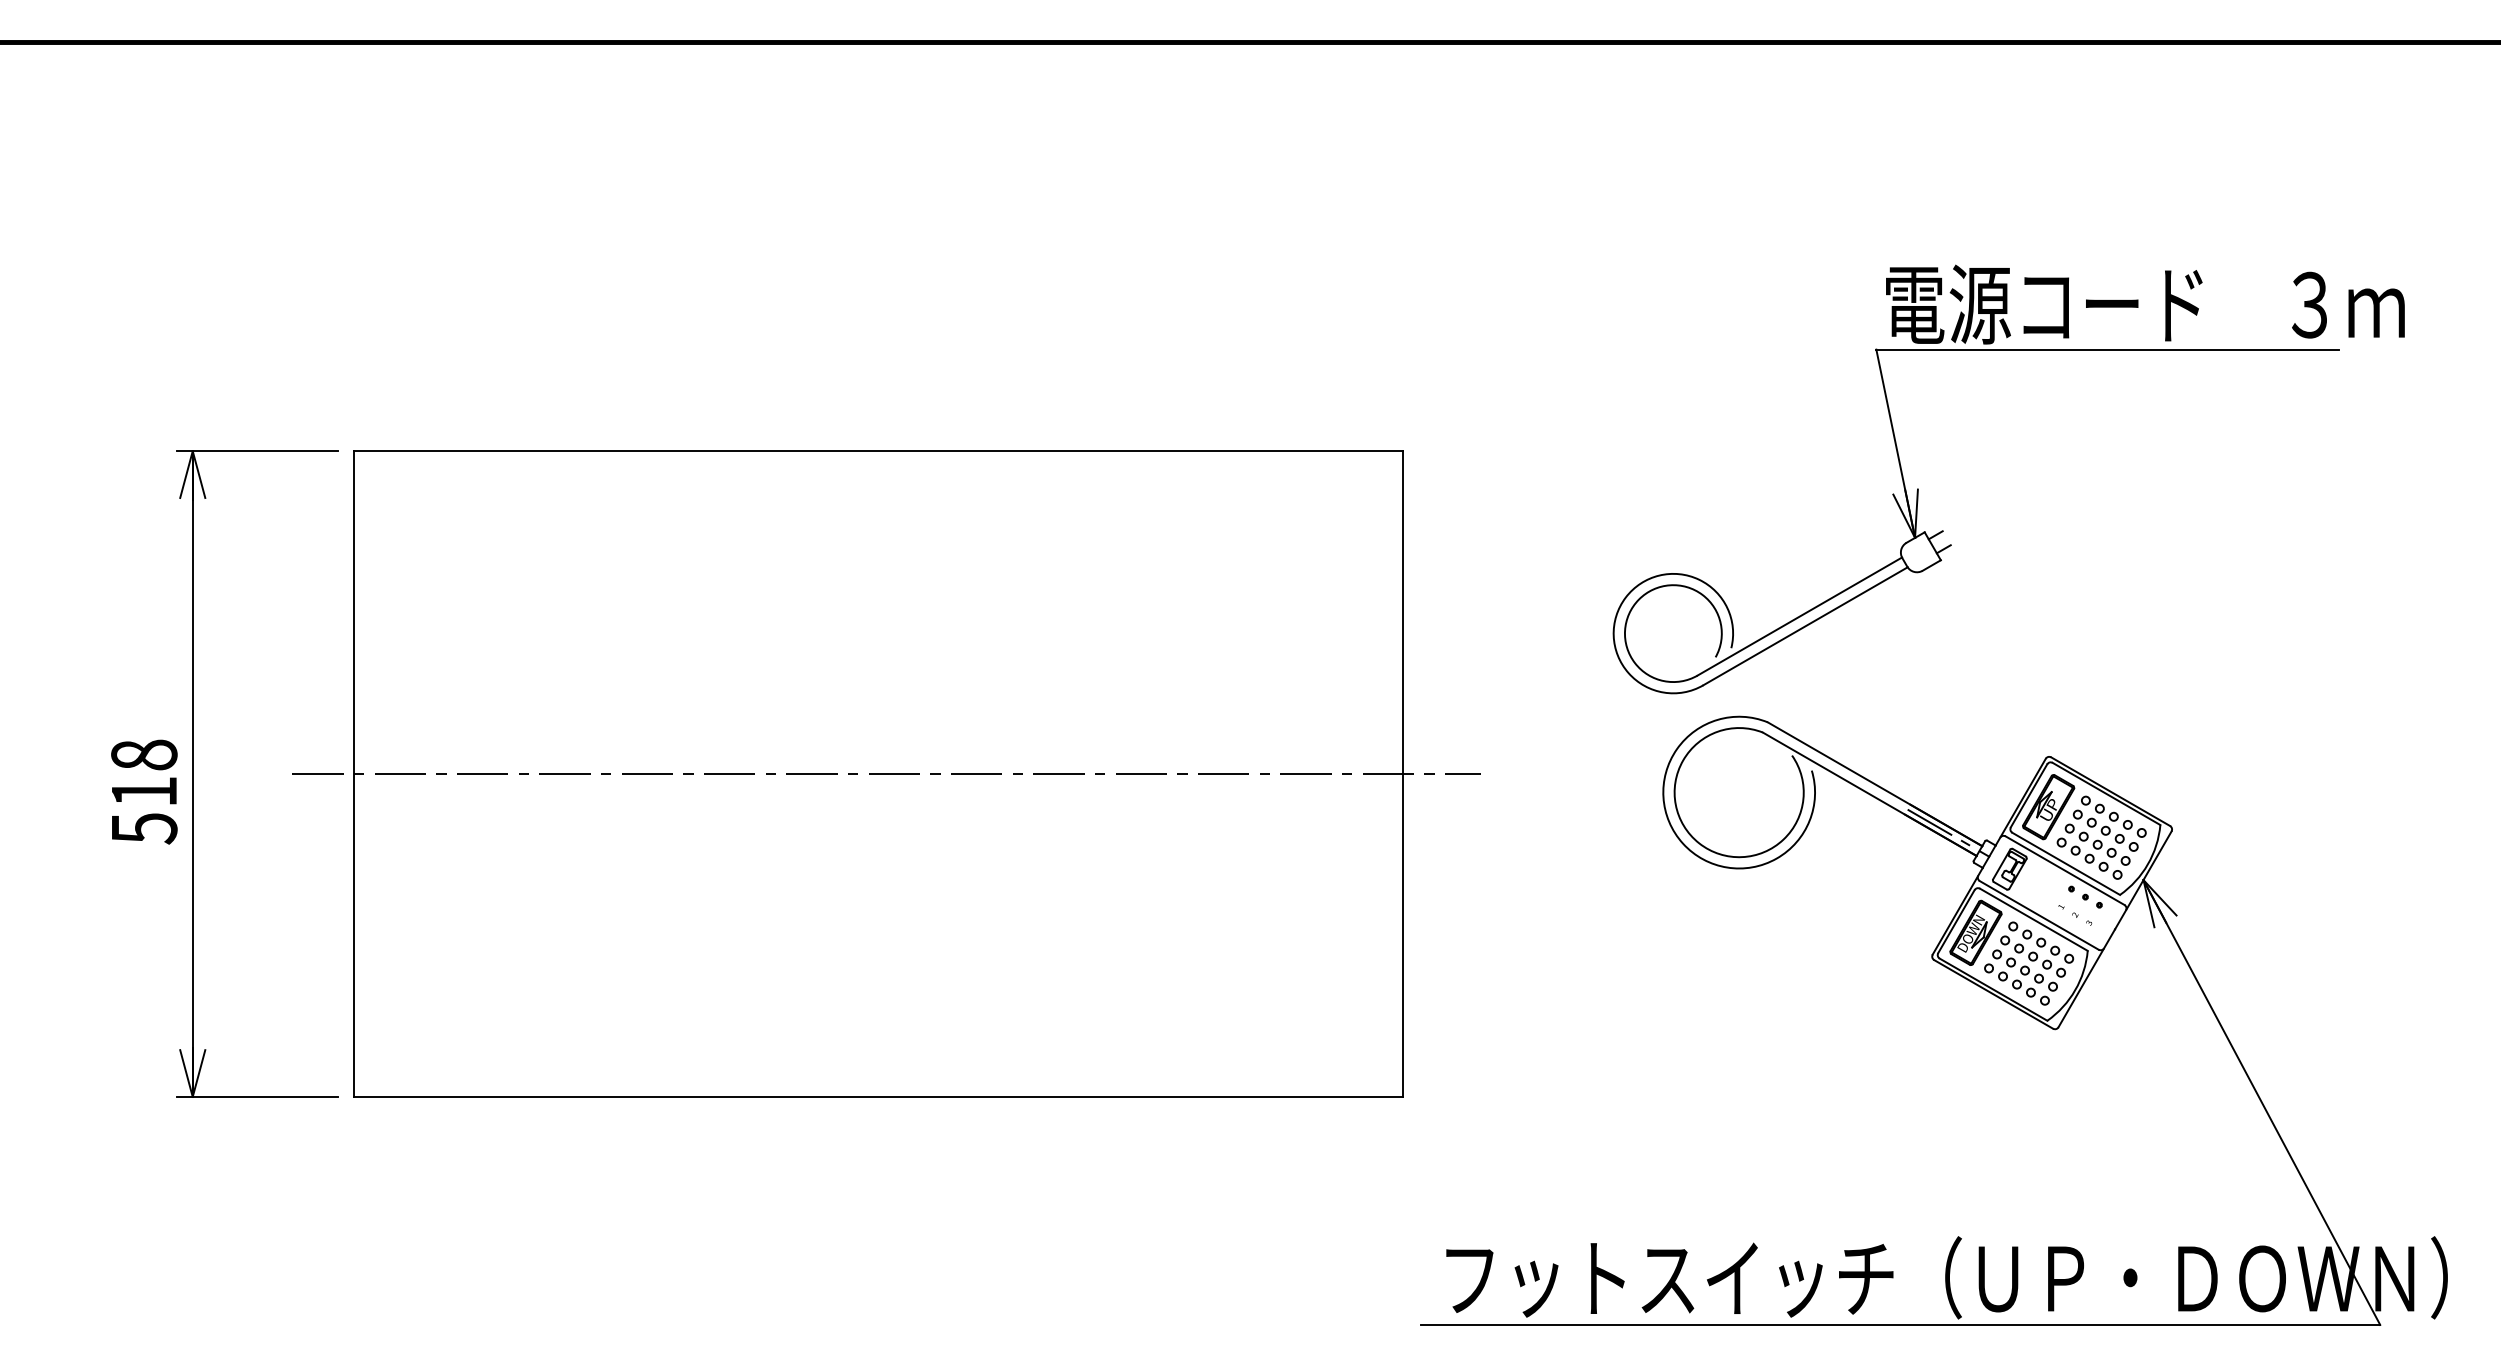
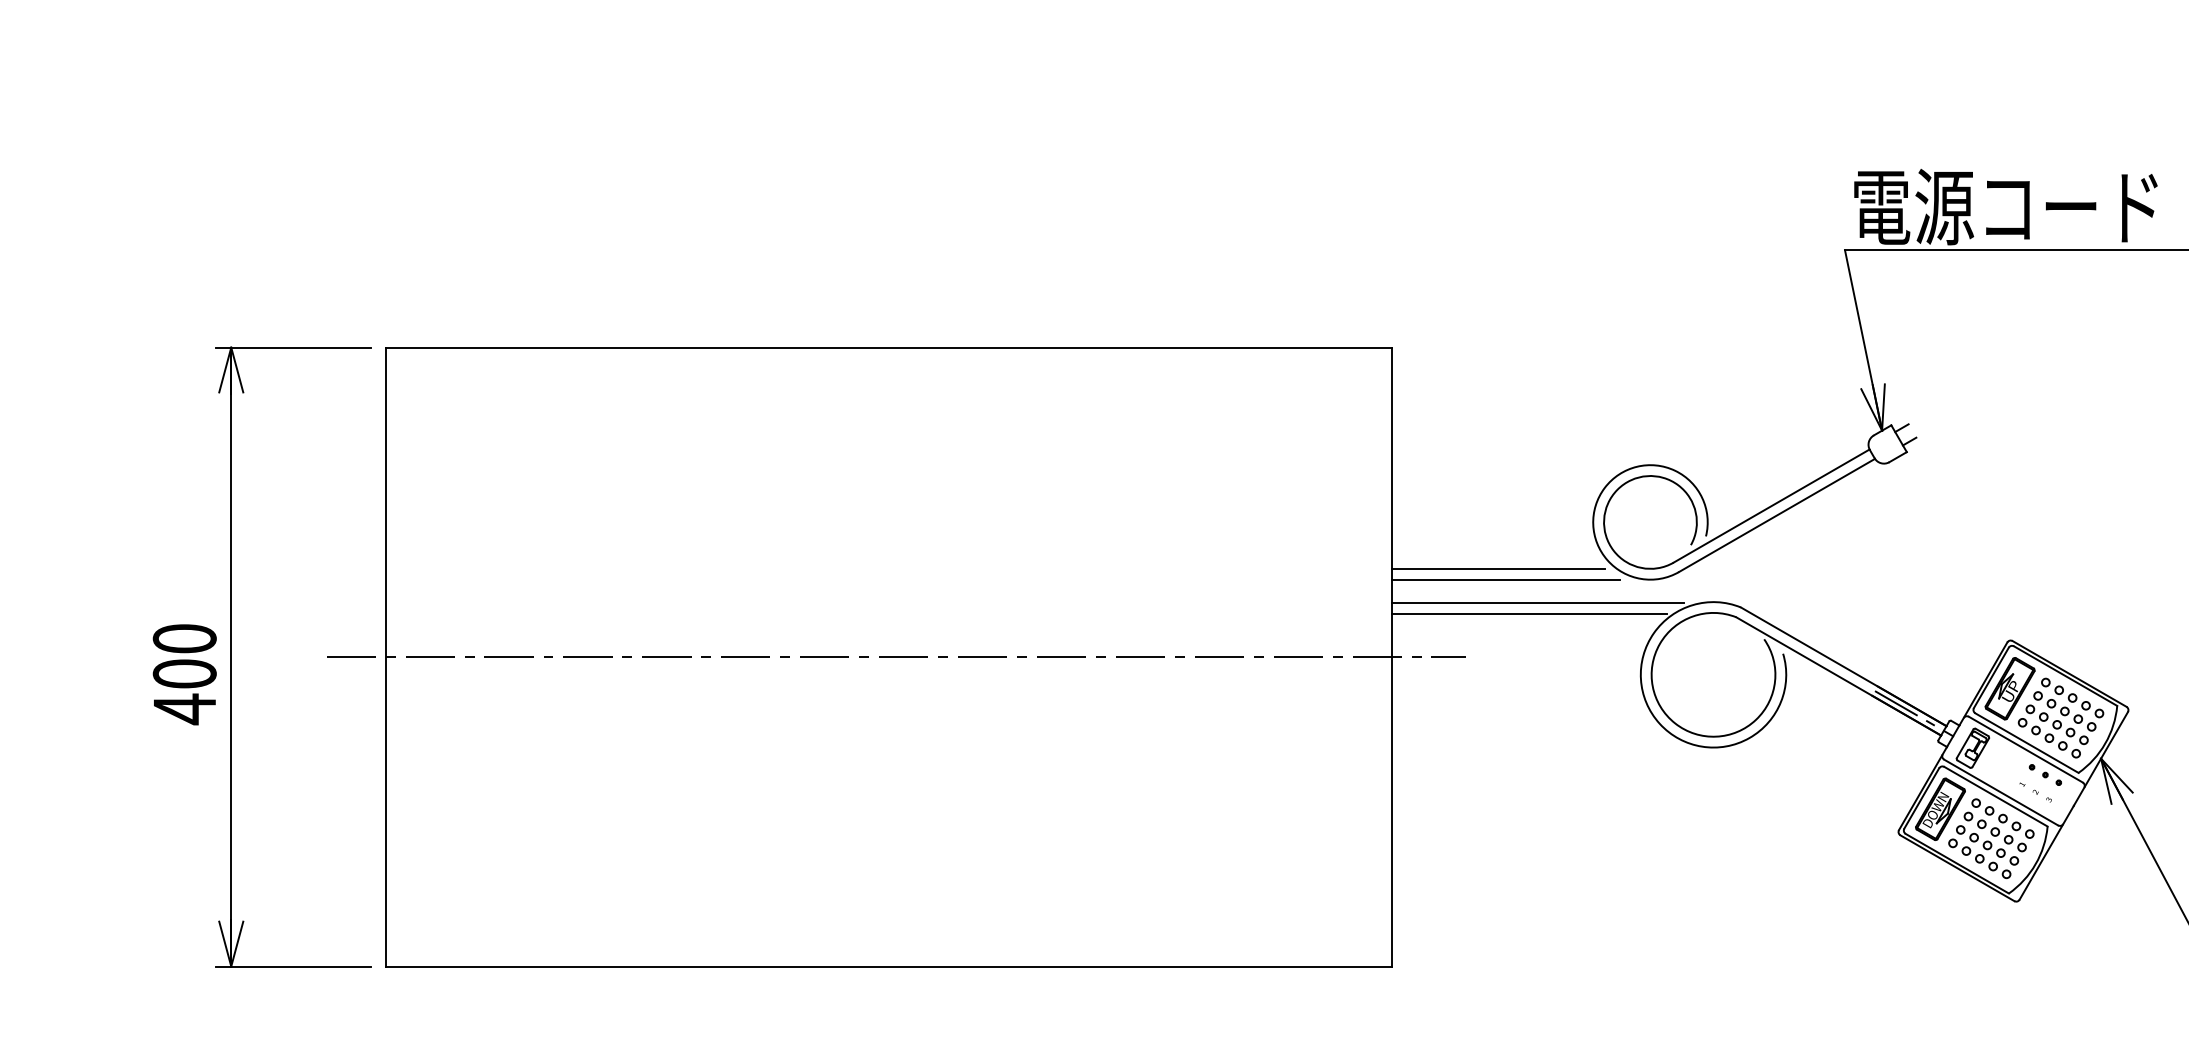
line: (1514, 682) -> (1498, 569), added
line: (1522, 693) -> (1505, 579), added
line: (1555, 717) -> (1537, 602), added
line: (1546, 728) -> (1528, 613), added
text: (144, 792) -> (185, 674), 518 -> 400

